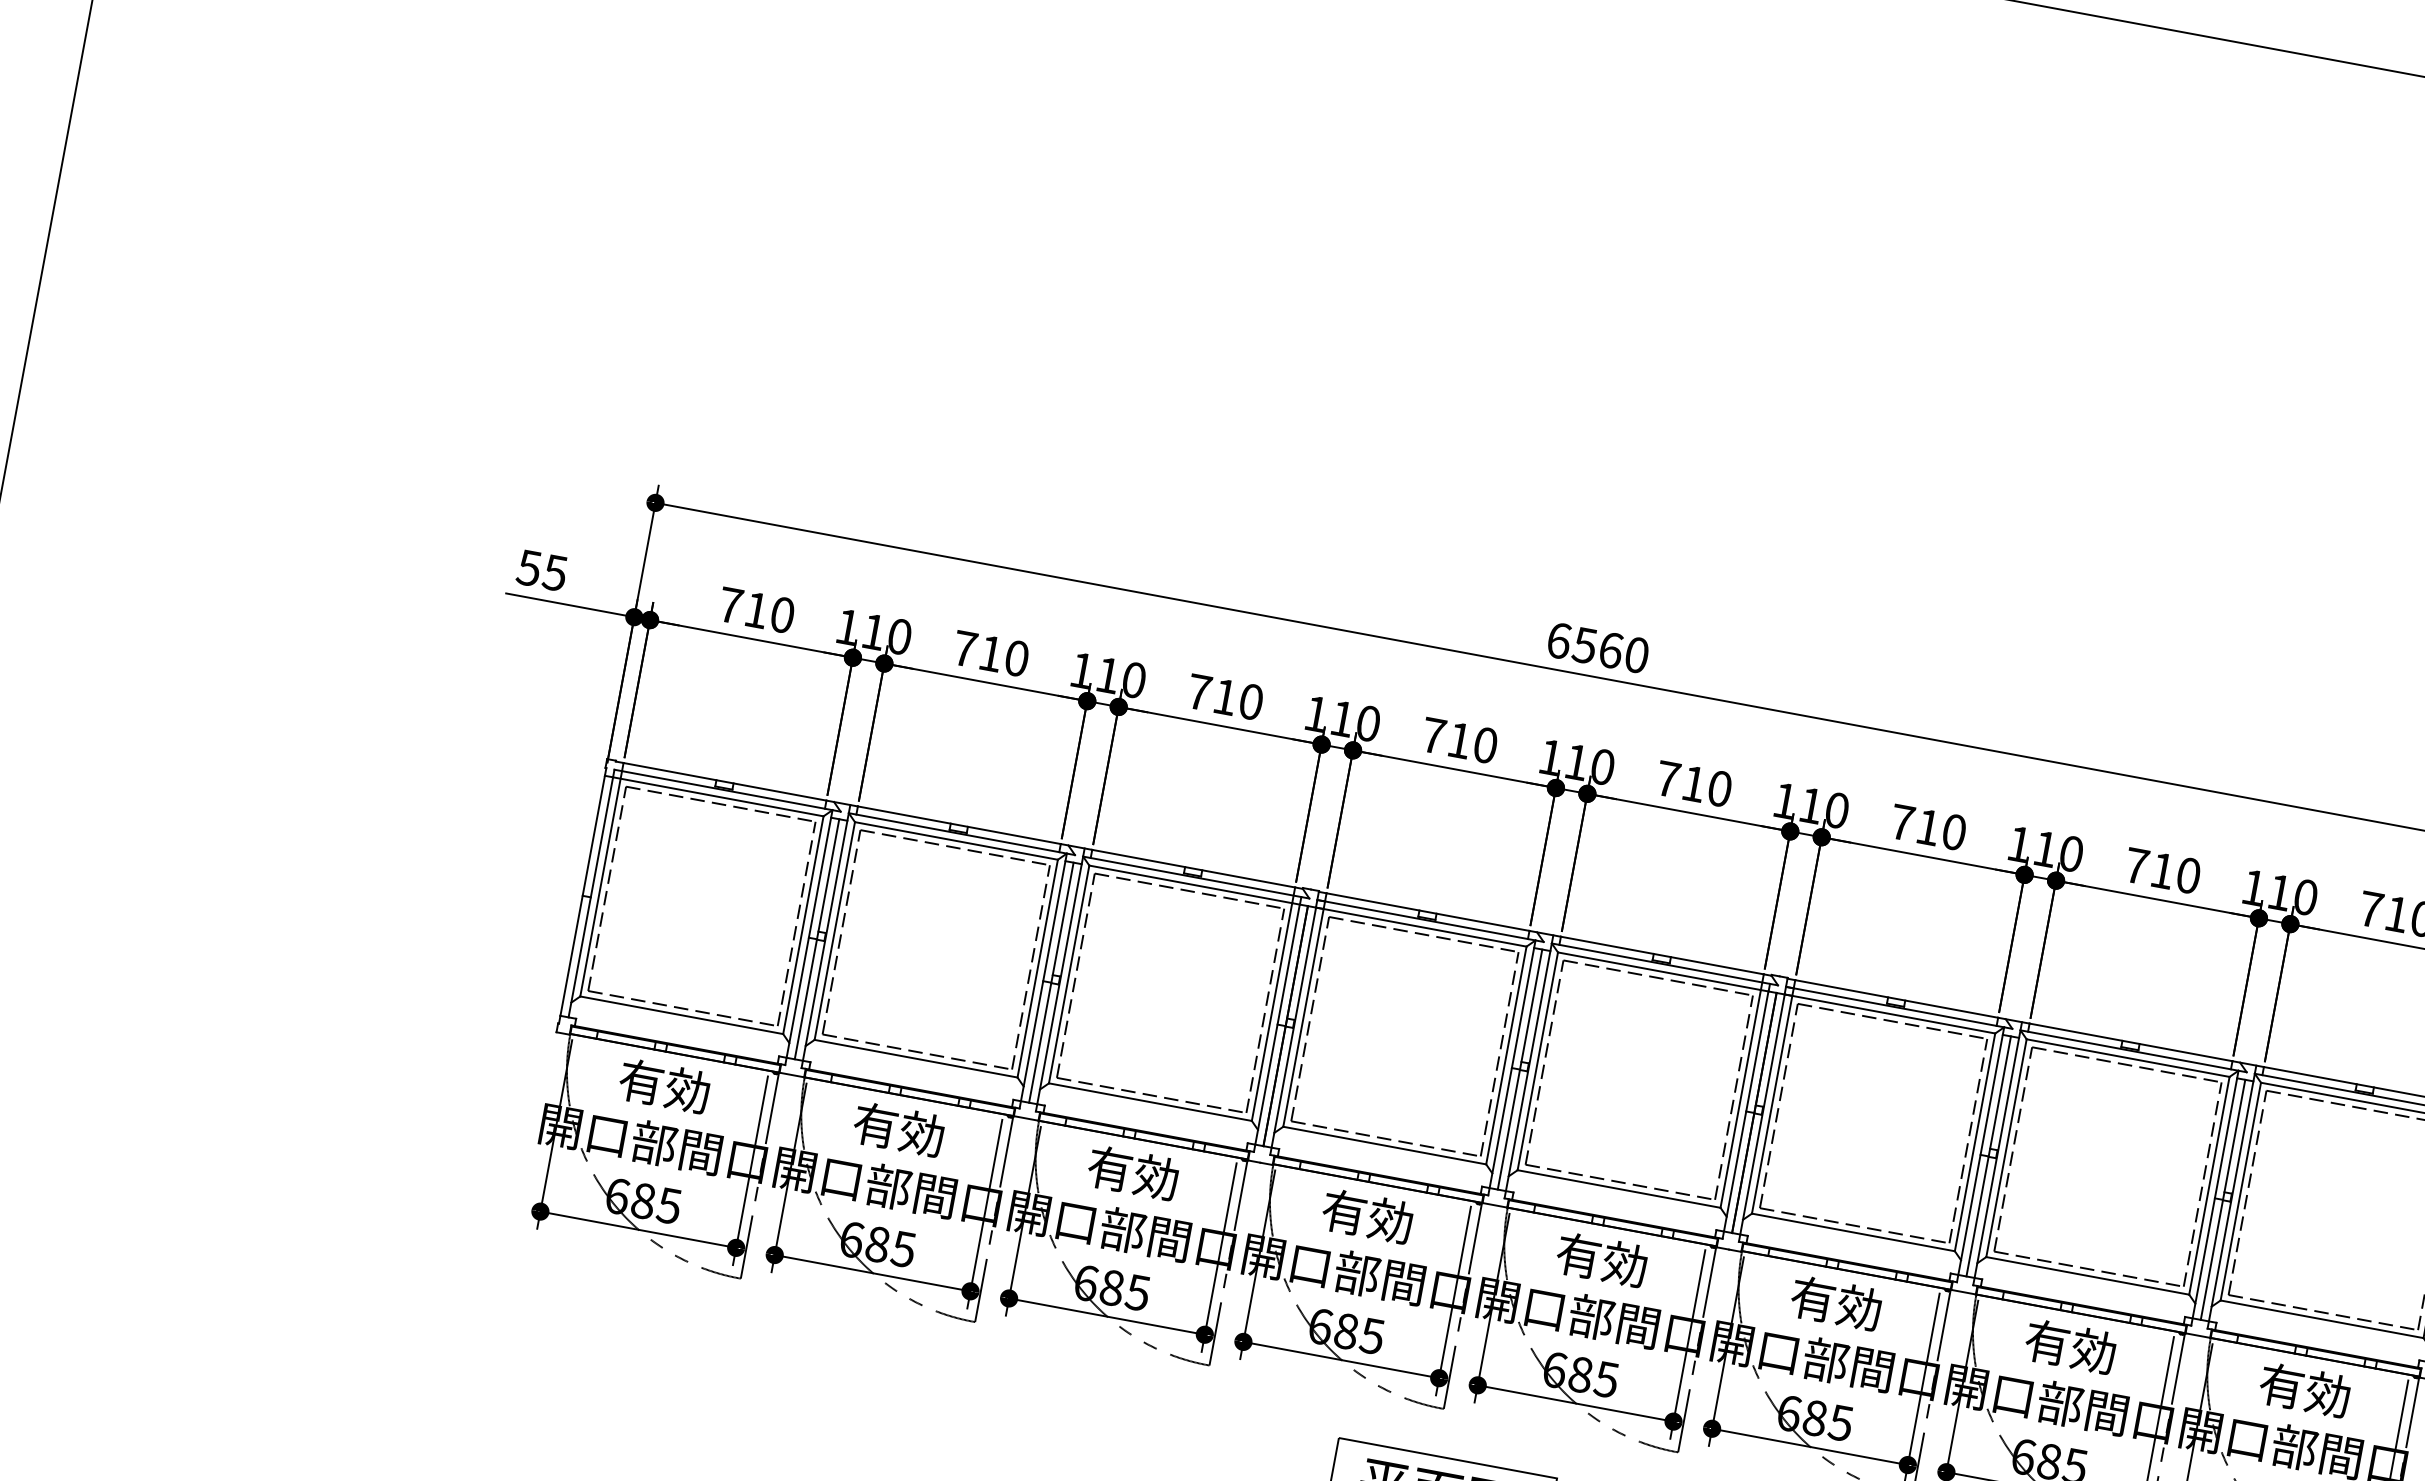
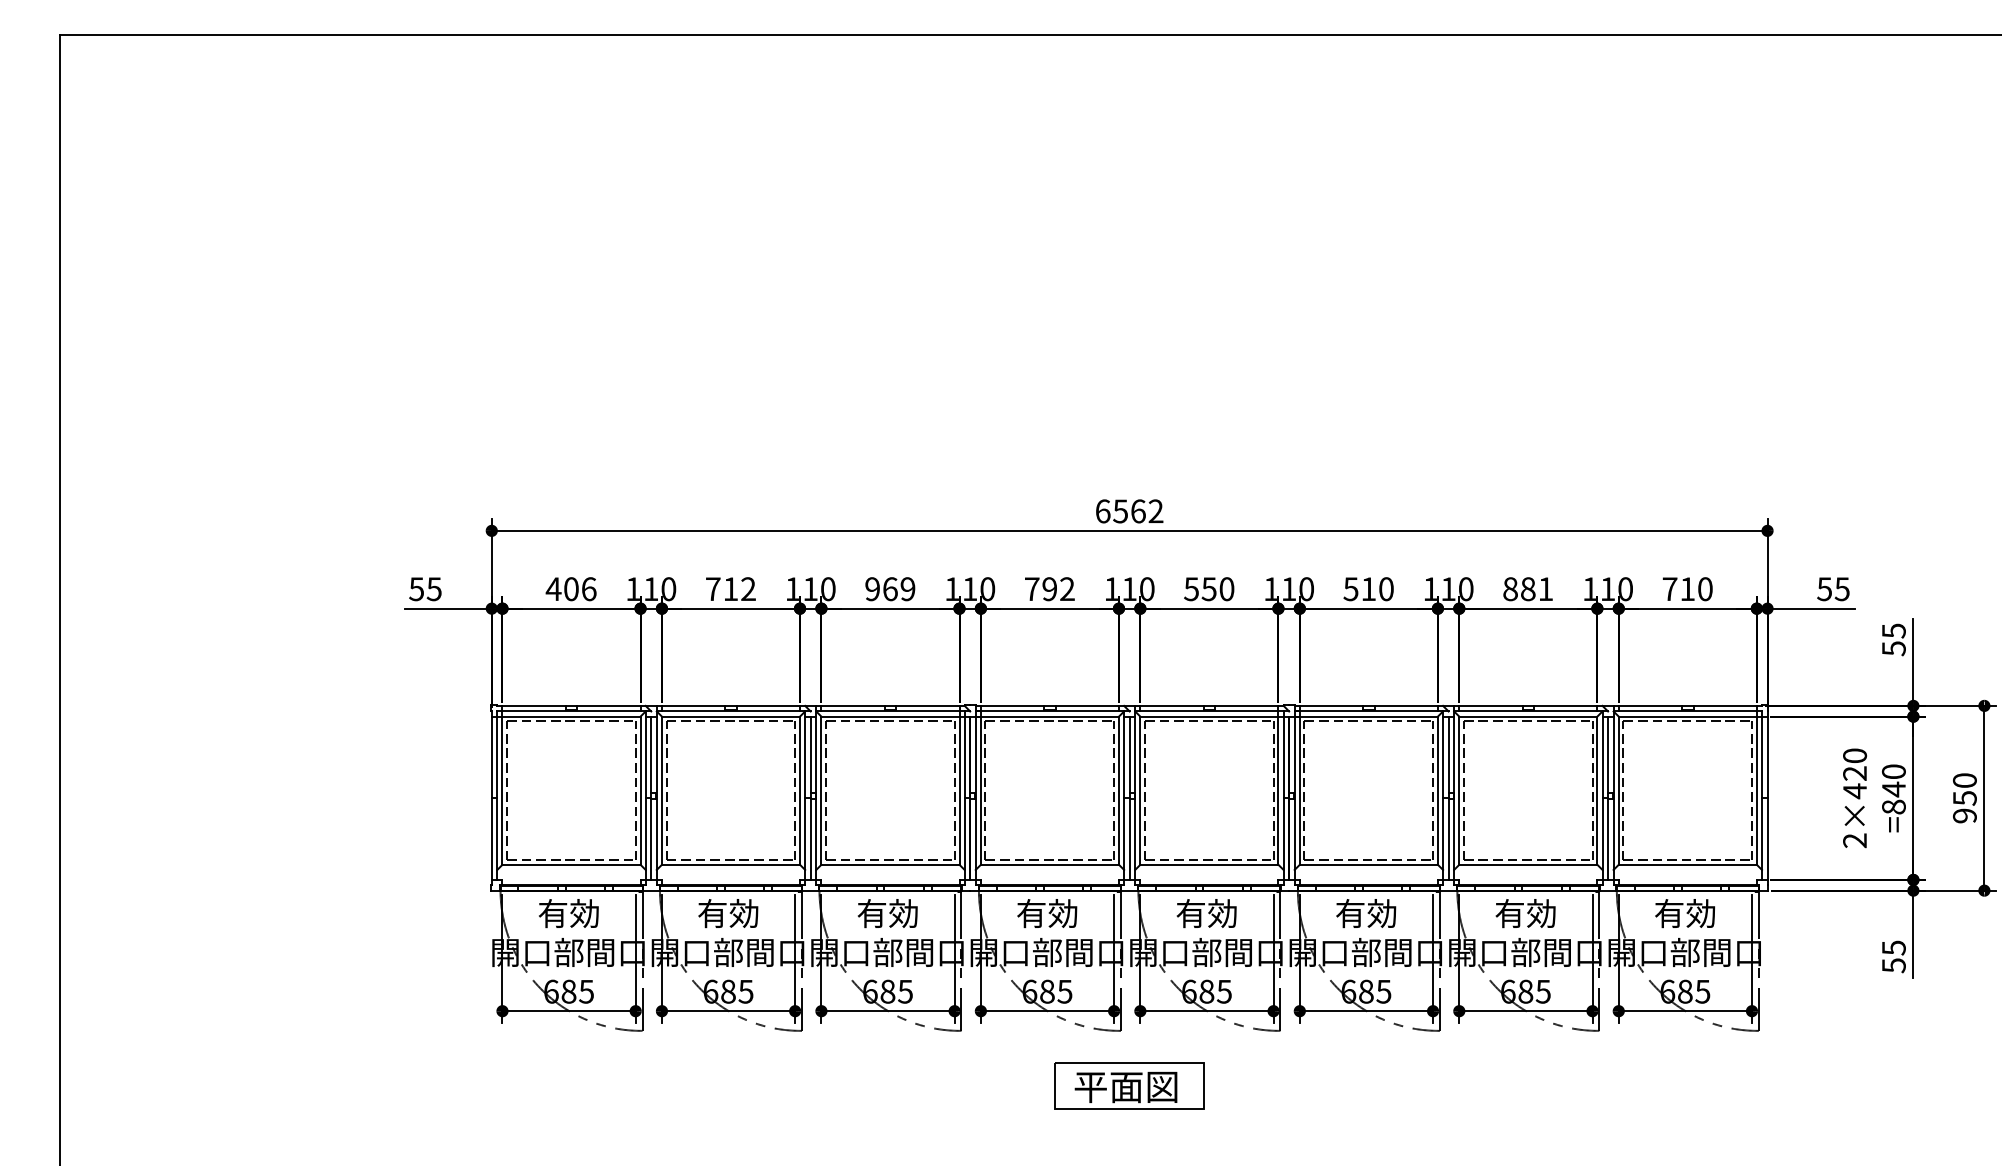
text: (755, 610) -> (570, 589), 710 -> 406
text: (1636, 655) -> (1155, 511), 6560 -> 6562
text: (1016, 658) -> (748, 589), 710 -> 712
text: (1225, 697) -> (890, 589), 710 -> 969
text: (1472, 743) -> (1058, 589), 710 -> 792
text: (1680, 782) -> (1200, 589), 710 -> 550
text: (1901, 822) -> (1350, 589), 710 -> 510
text: (2162, 871) -> (1528, 589), 710 -> 881

